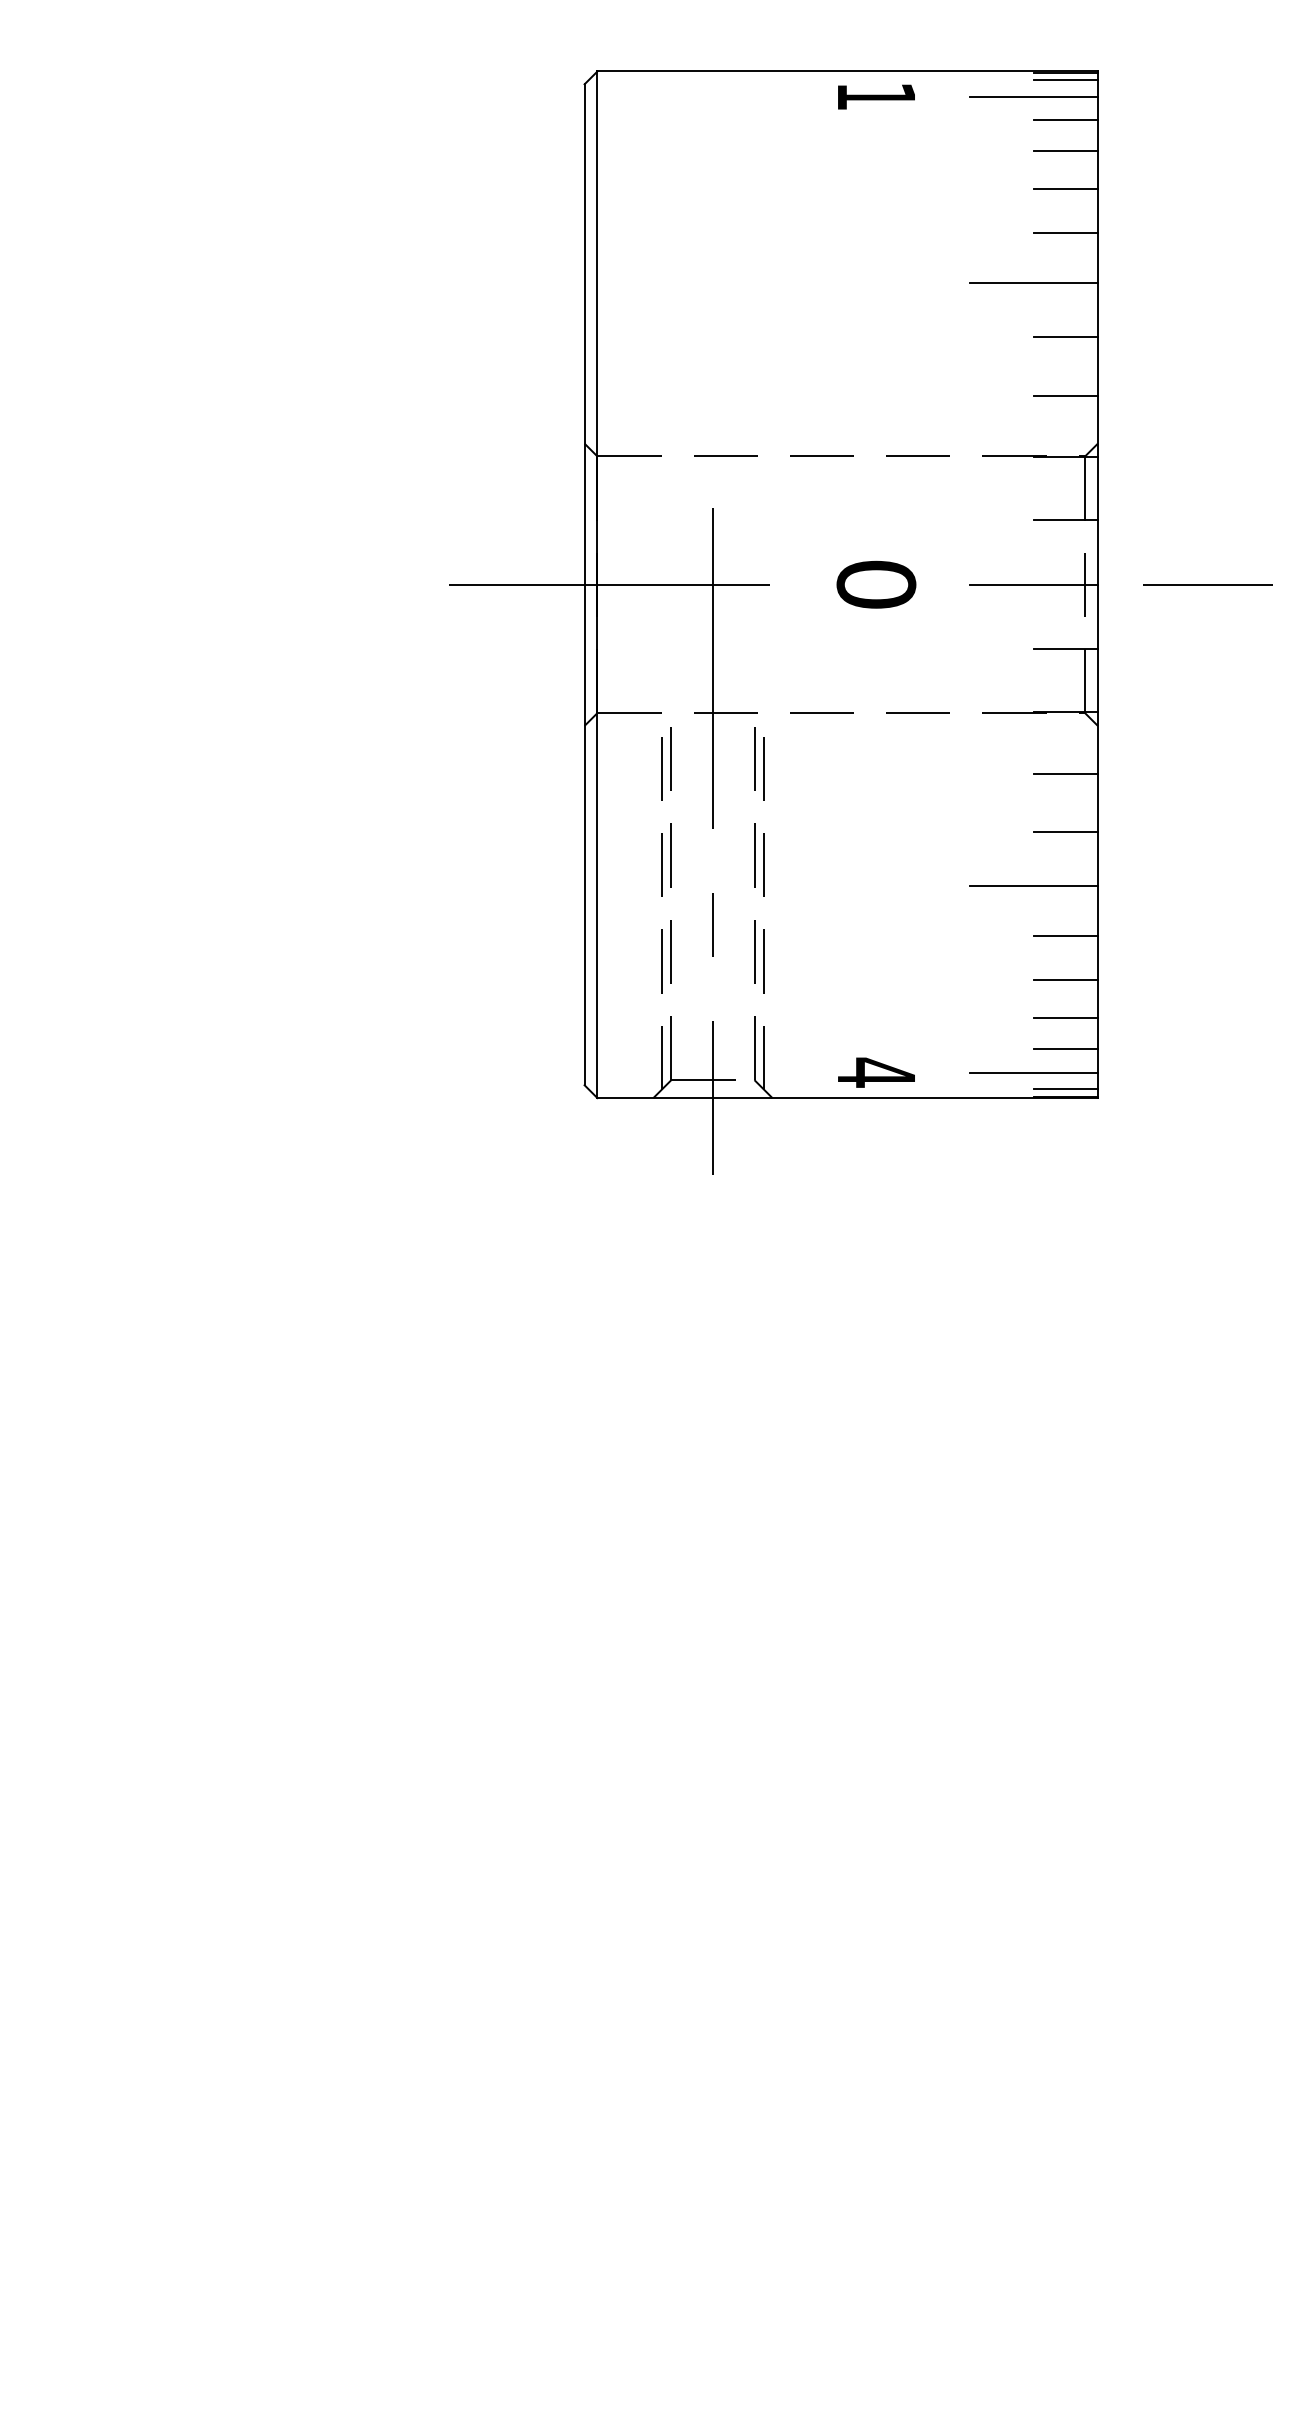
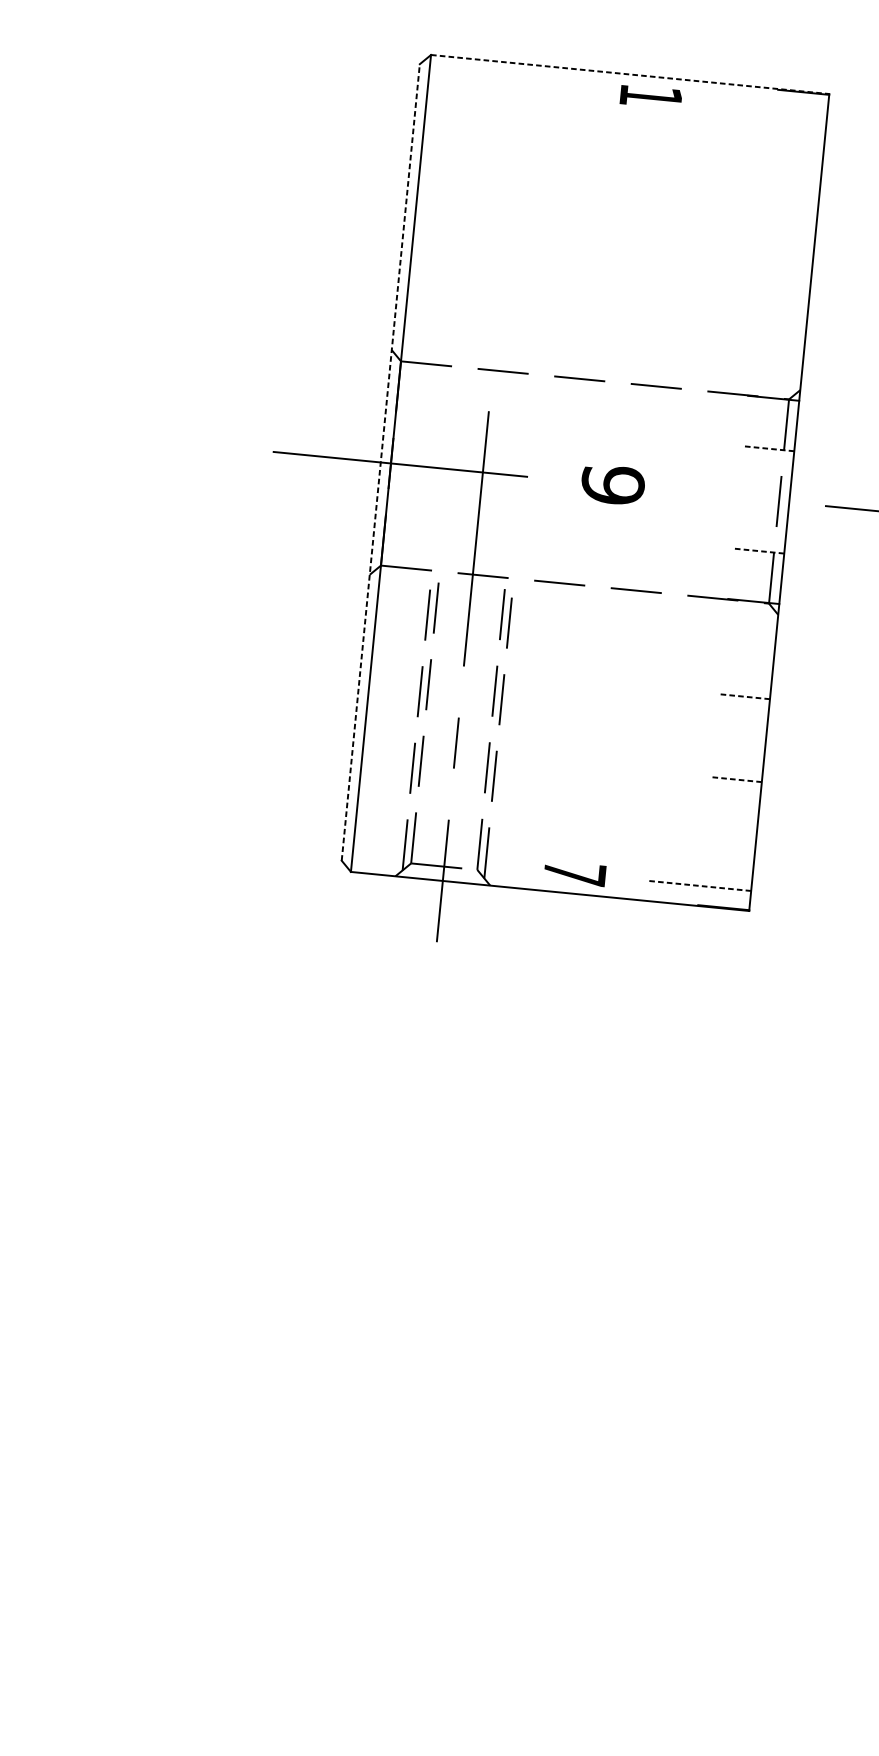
line: (848, 71) -> (630, 74), solid -> dashed
line: (1065, 80) -> (802, 98), removed
line: (1033, 96) -> (776, 108), removed
line: (1065, 120) -> (799, 130), removed
line: (1065, 151) -> (797, 155), removed
line: (1065, 189) -> (794, 185), removed
line: (1065, 233) -> (790, 220), removed
line: (1033, 282) -> (761, 256), removed
line: (1065, 337) -> (782, 303), removed
line: (1065, 395) -> (778, 349), removed
line: (1065, 520) -> (768, 448), solid -> dashed
line: (584, 584) -> (380, 462), solid -> dashed
text: (876, 584) -> (613, 485), 0 -> 9
line: (1033, 584) -> (738, 497), removed
line: (1065, 648) -> (758, 550), solid -> dashed
line: (1065, 773) -> (748, 650), removed
line: (1065, 831) -> (744, 696), solid -> dashed
line: (1033, 886) -> (714, 737), removed
line: (1065, 936) -> (736, 779), solid -> dashed
line: (1065, 980) -> (732, 814), removed
line: (1065, 1018) -> (729, 845), removed
line: (1065, 1049) -> (727, 869), removed
text: (876, 1072) -> (575, 873), 4 -> 7
line: (1033, 1072) -> (699, 885), solid -> dashed
line: (1065, 1088) -> (724, 900), removed

